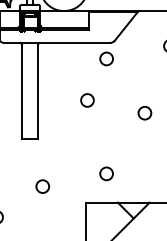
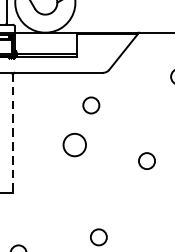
circle: (106, 58) -> (91, 104), moved
line: (38, 90) -> (13, 132), solid -> dashed
circle: (87, 100) -> (74, 145), size x1.4

